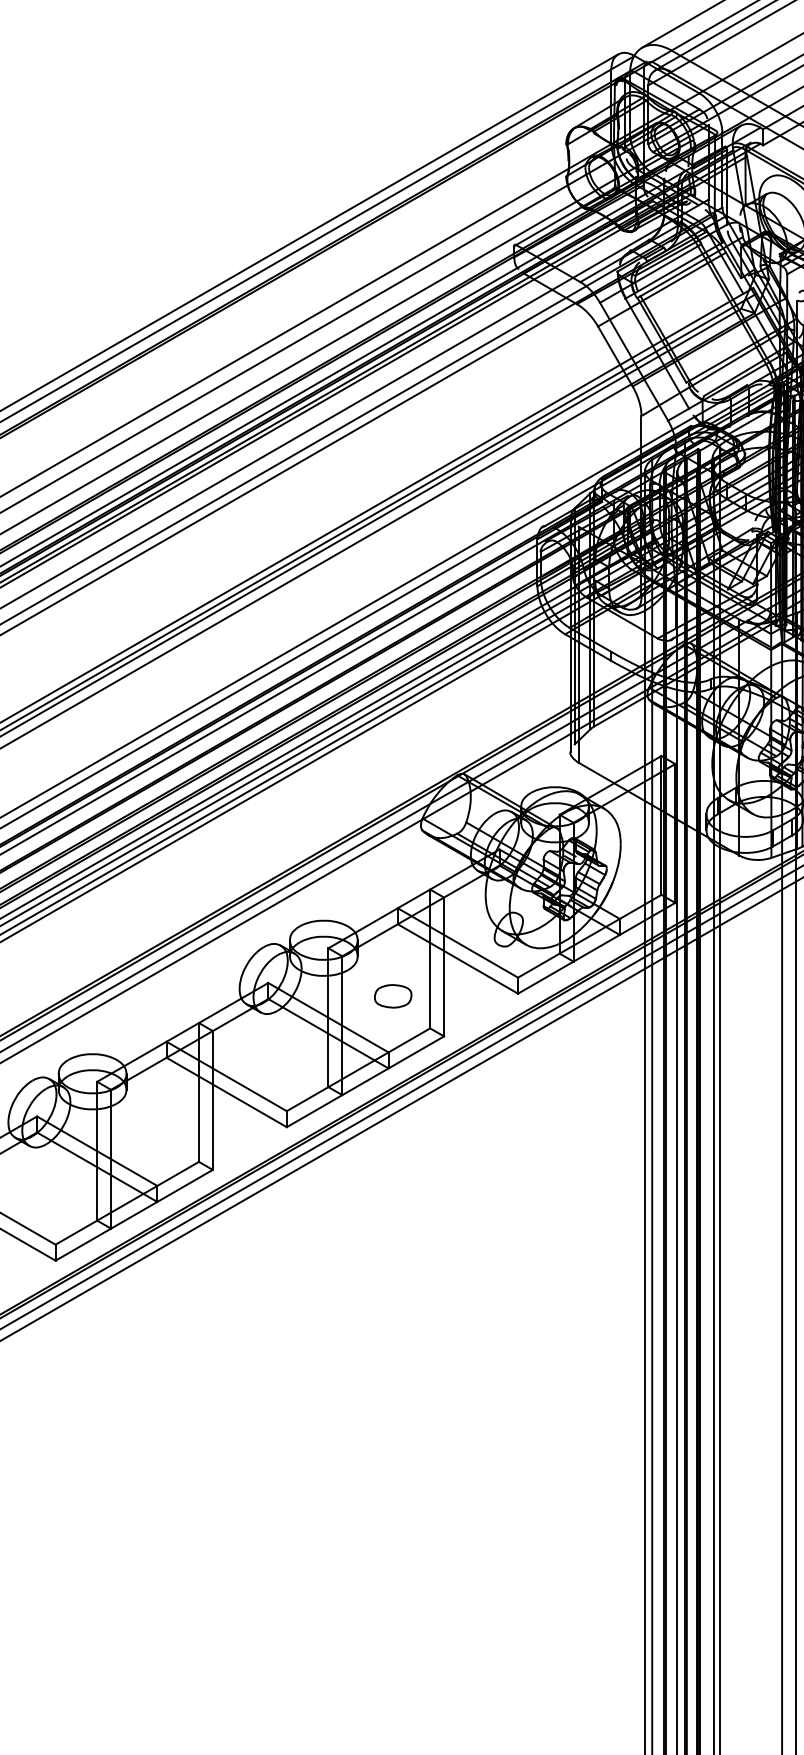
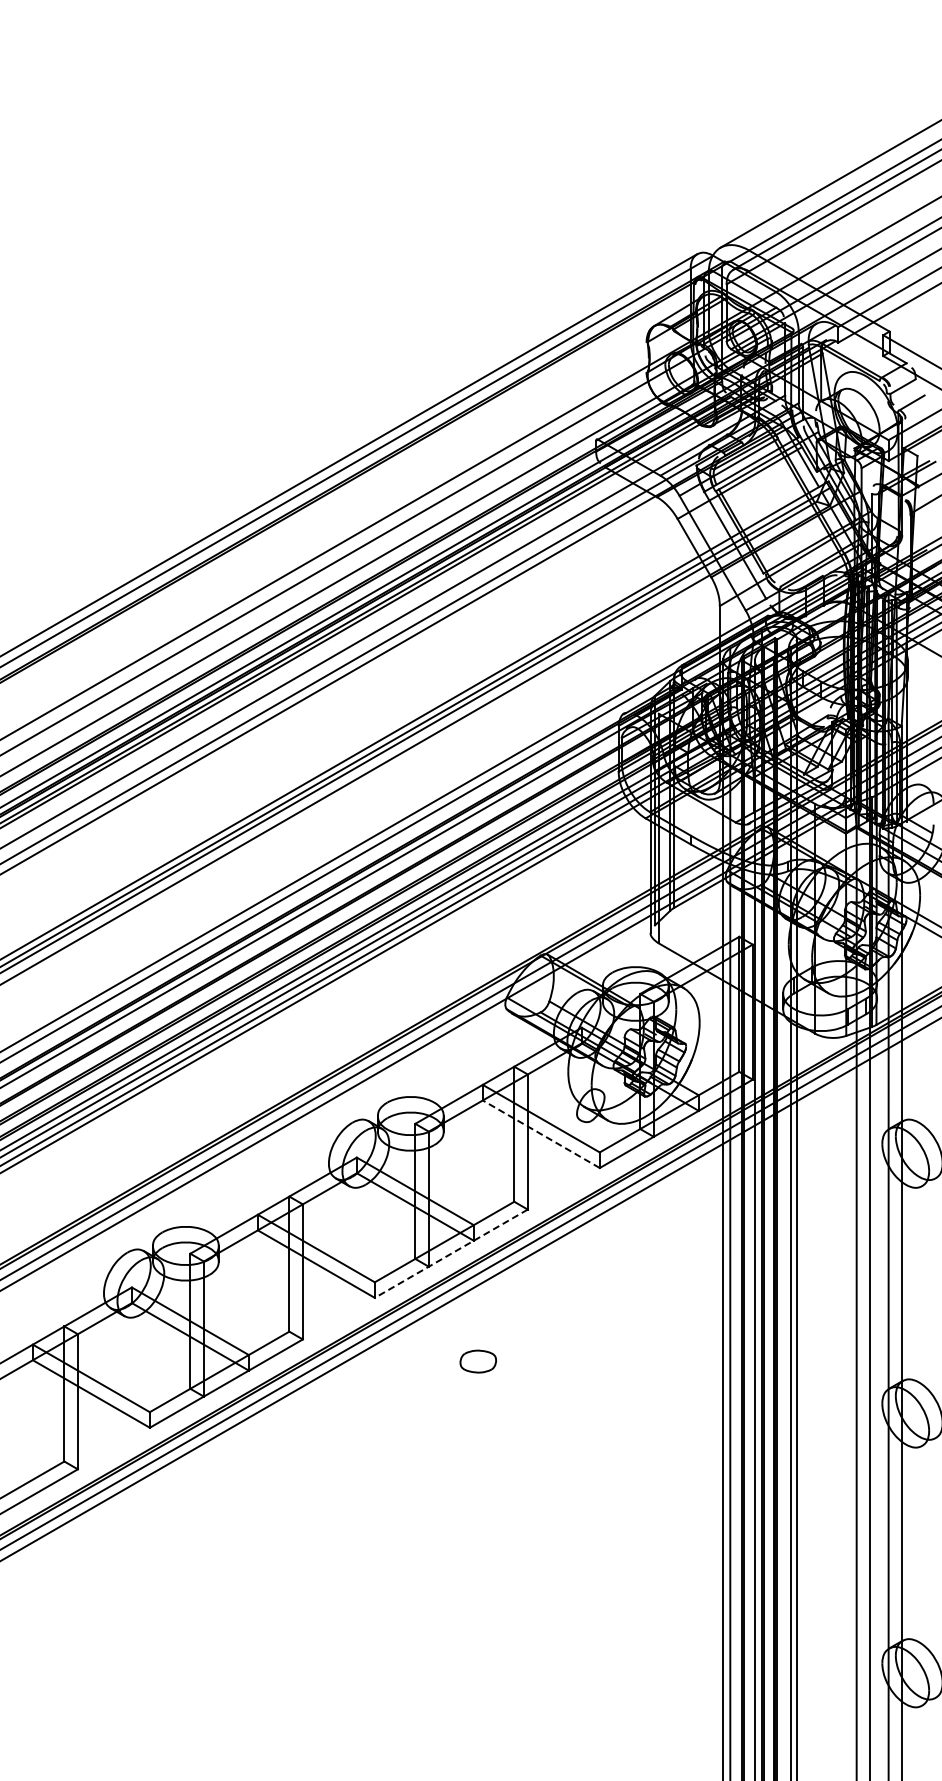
line: (458, 959) -> (541, 1134), solid -> dashed
part: (392, 996) -> (477, 1361), moved
line: (364, 1081) -> (450, 1253), solid -> dashed

